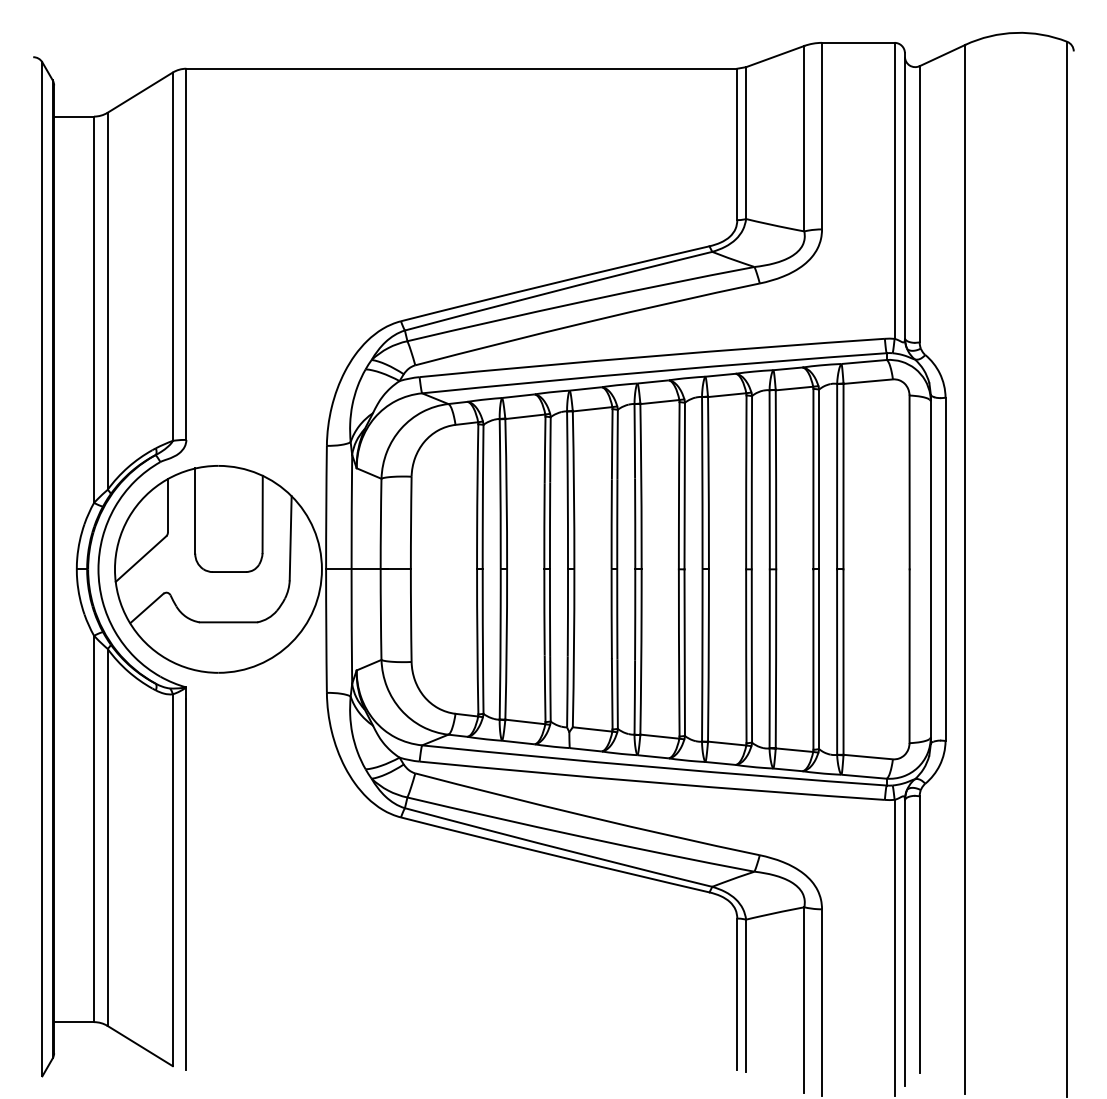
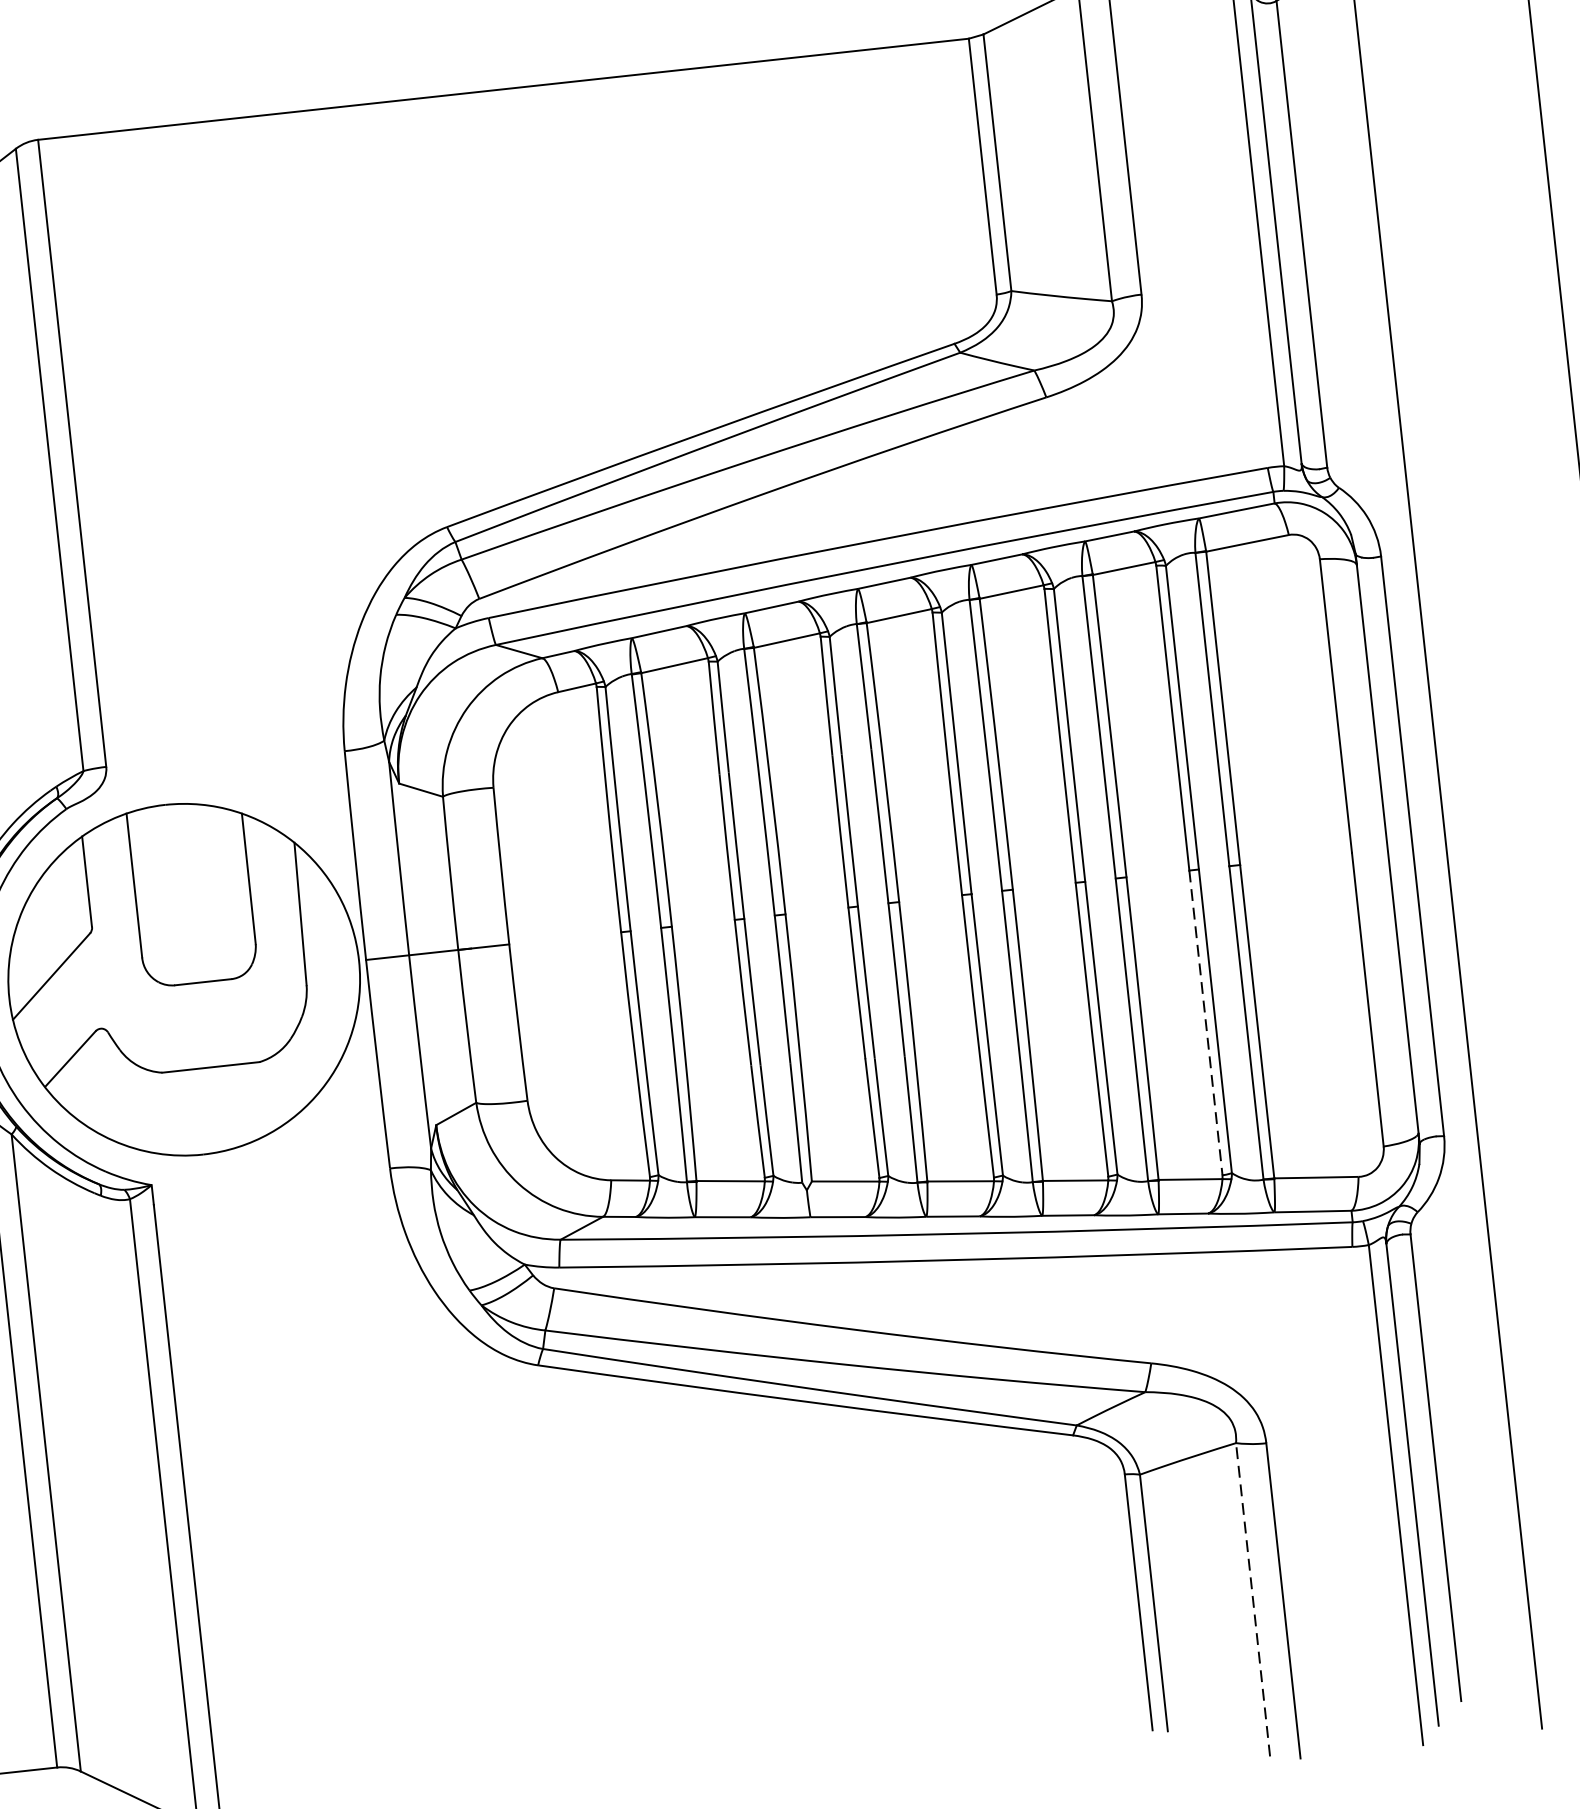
line: (813, 660) -> (1206, 1024), solid -> dashed
line: (804, 1000) -> (1253, 1600), solid -> dashed

